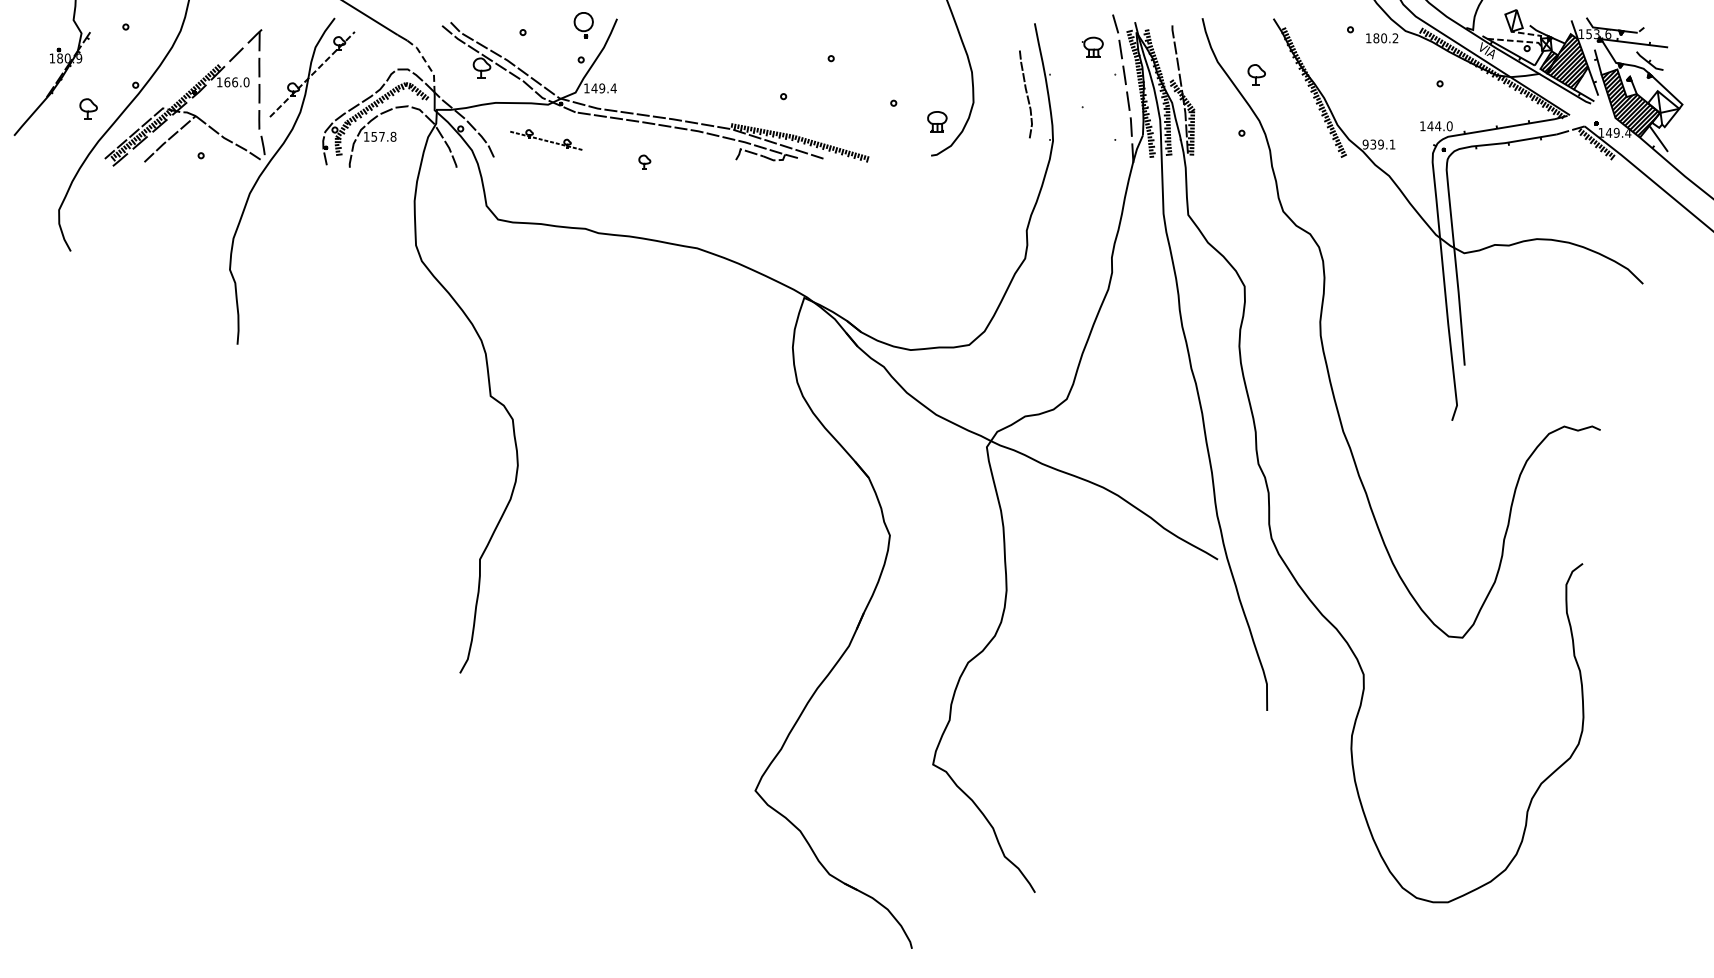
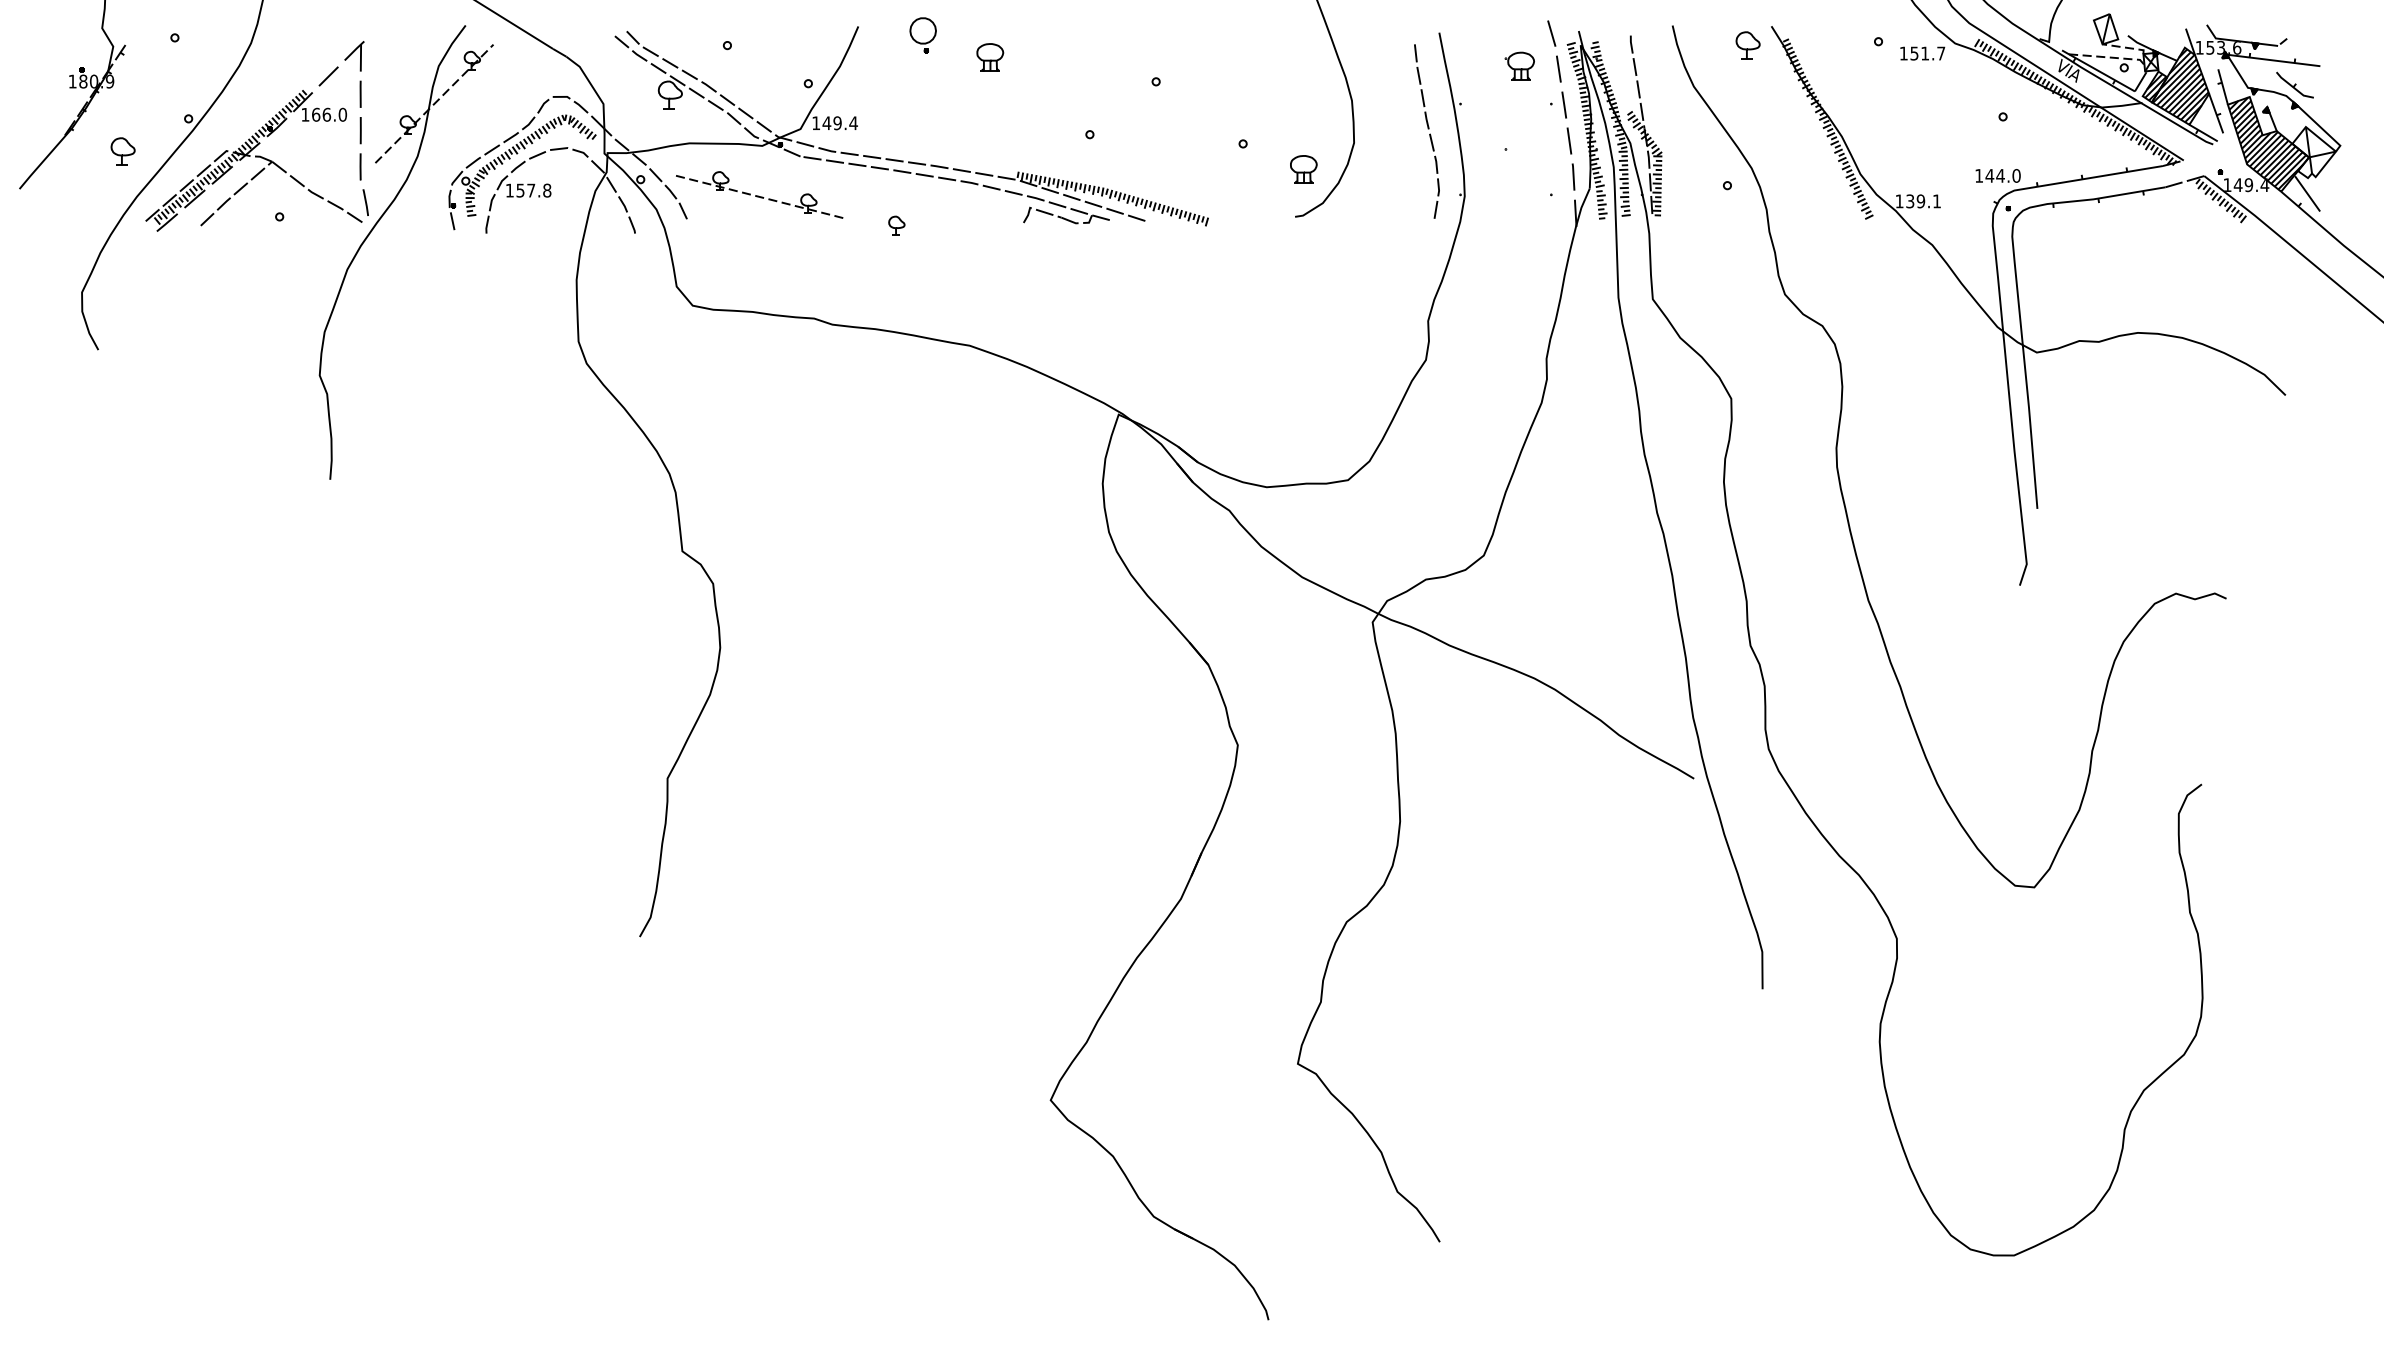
part: (583, 25) -> (922, 35), moved
text: (1385, 38) -> (1927, 53), 180.2 -> 151.7
part: (711, 40) -> (989, 56), added
line: (427, 63) -> (594, 88), dashed -> solid
part: (1256, 74) -> (1747, 45), moved
part: (1025, 94) -> (1426, 131), size x1.43
part: (546, 139) -> (760, 194), size x1.67
text: (1365, 144) -> (1899, 201), 939.1 -> 139.1

